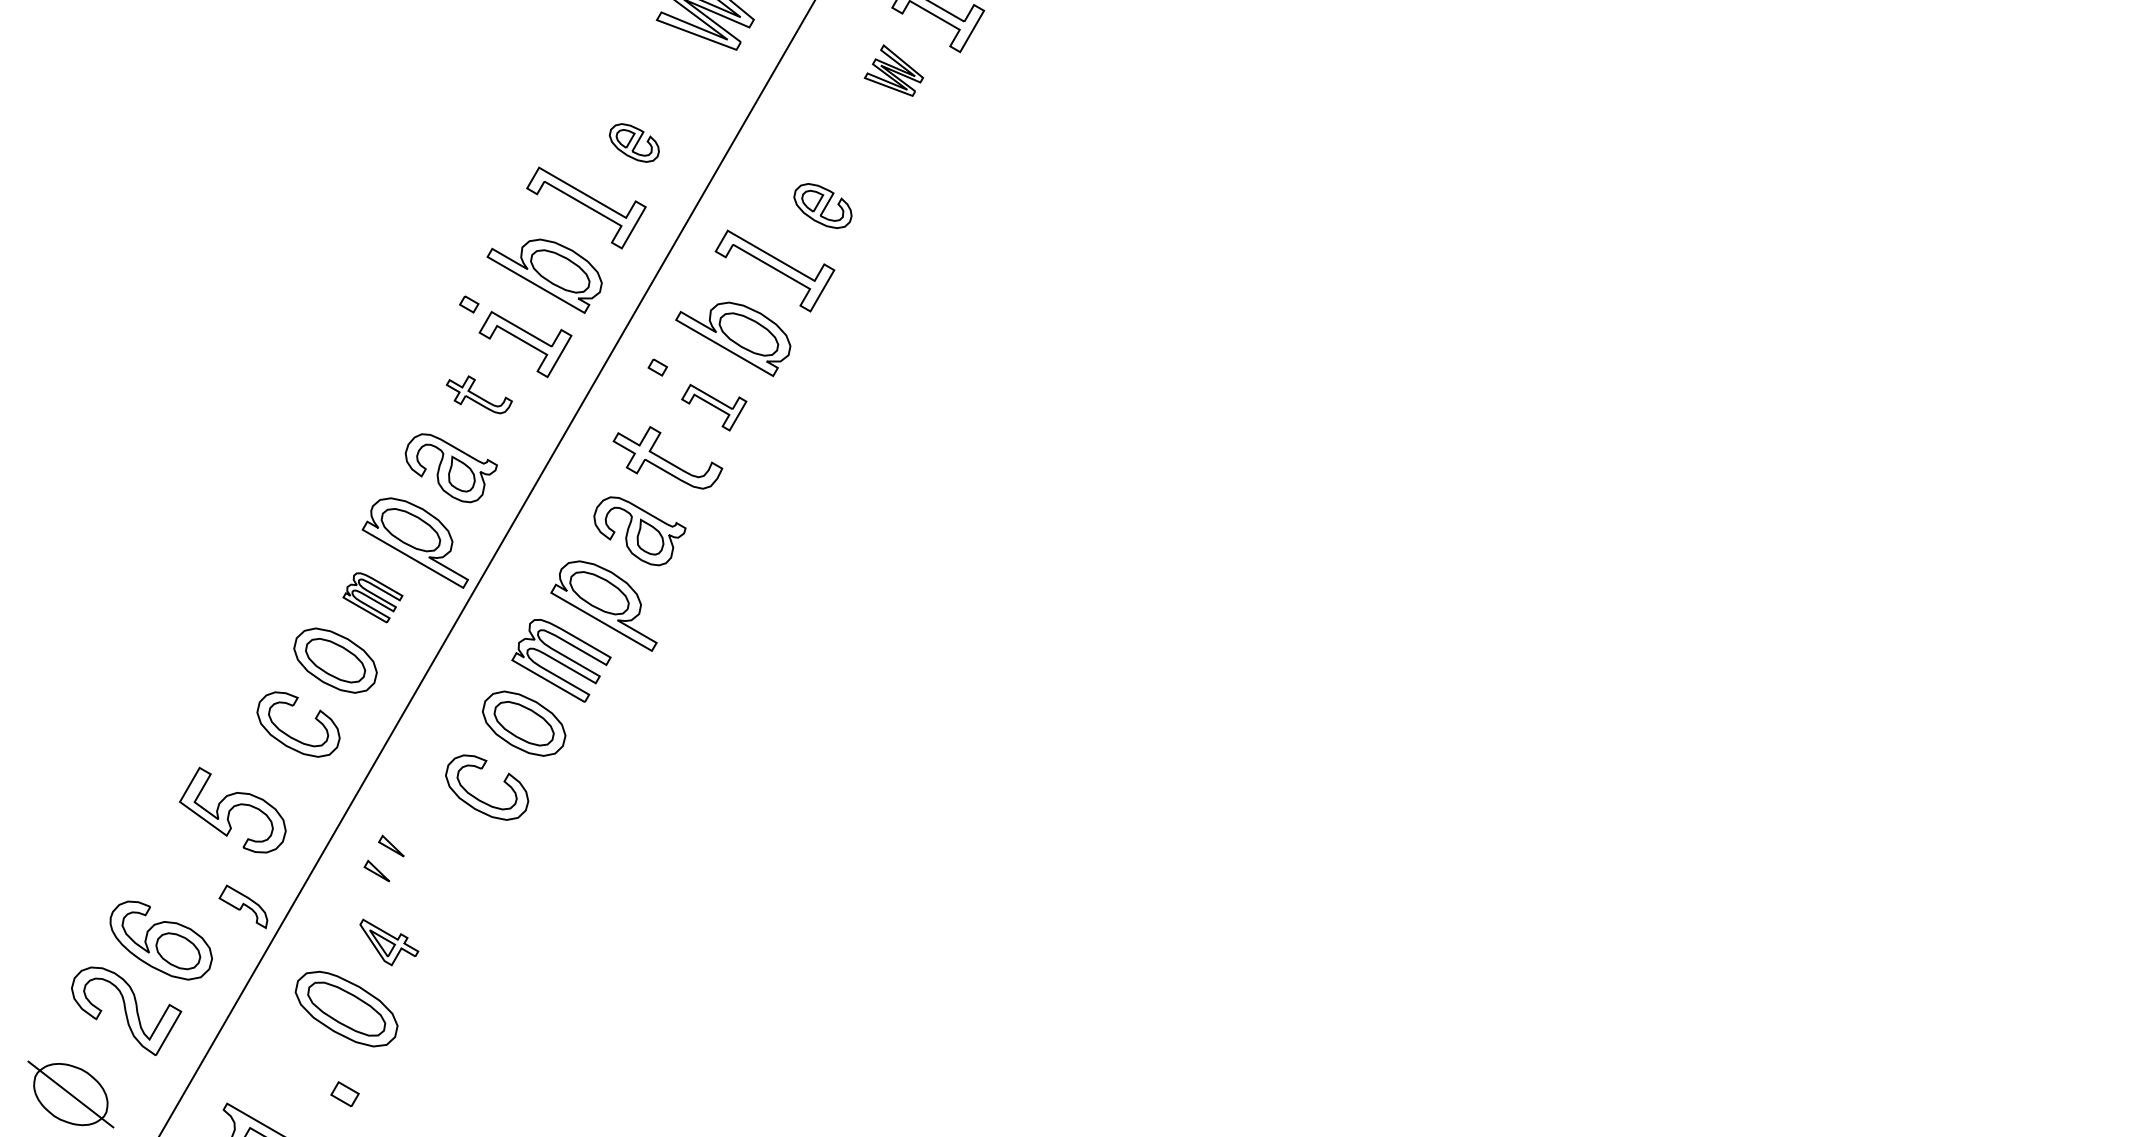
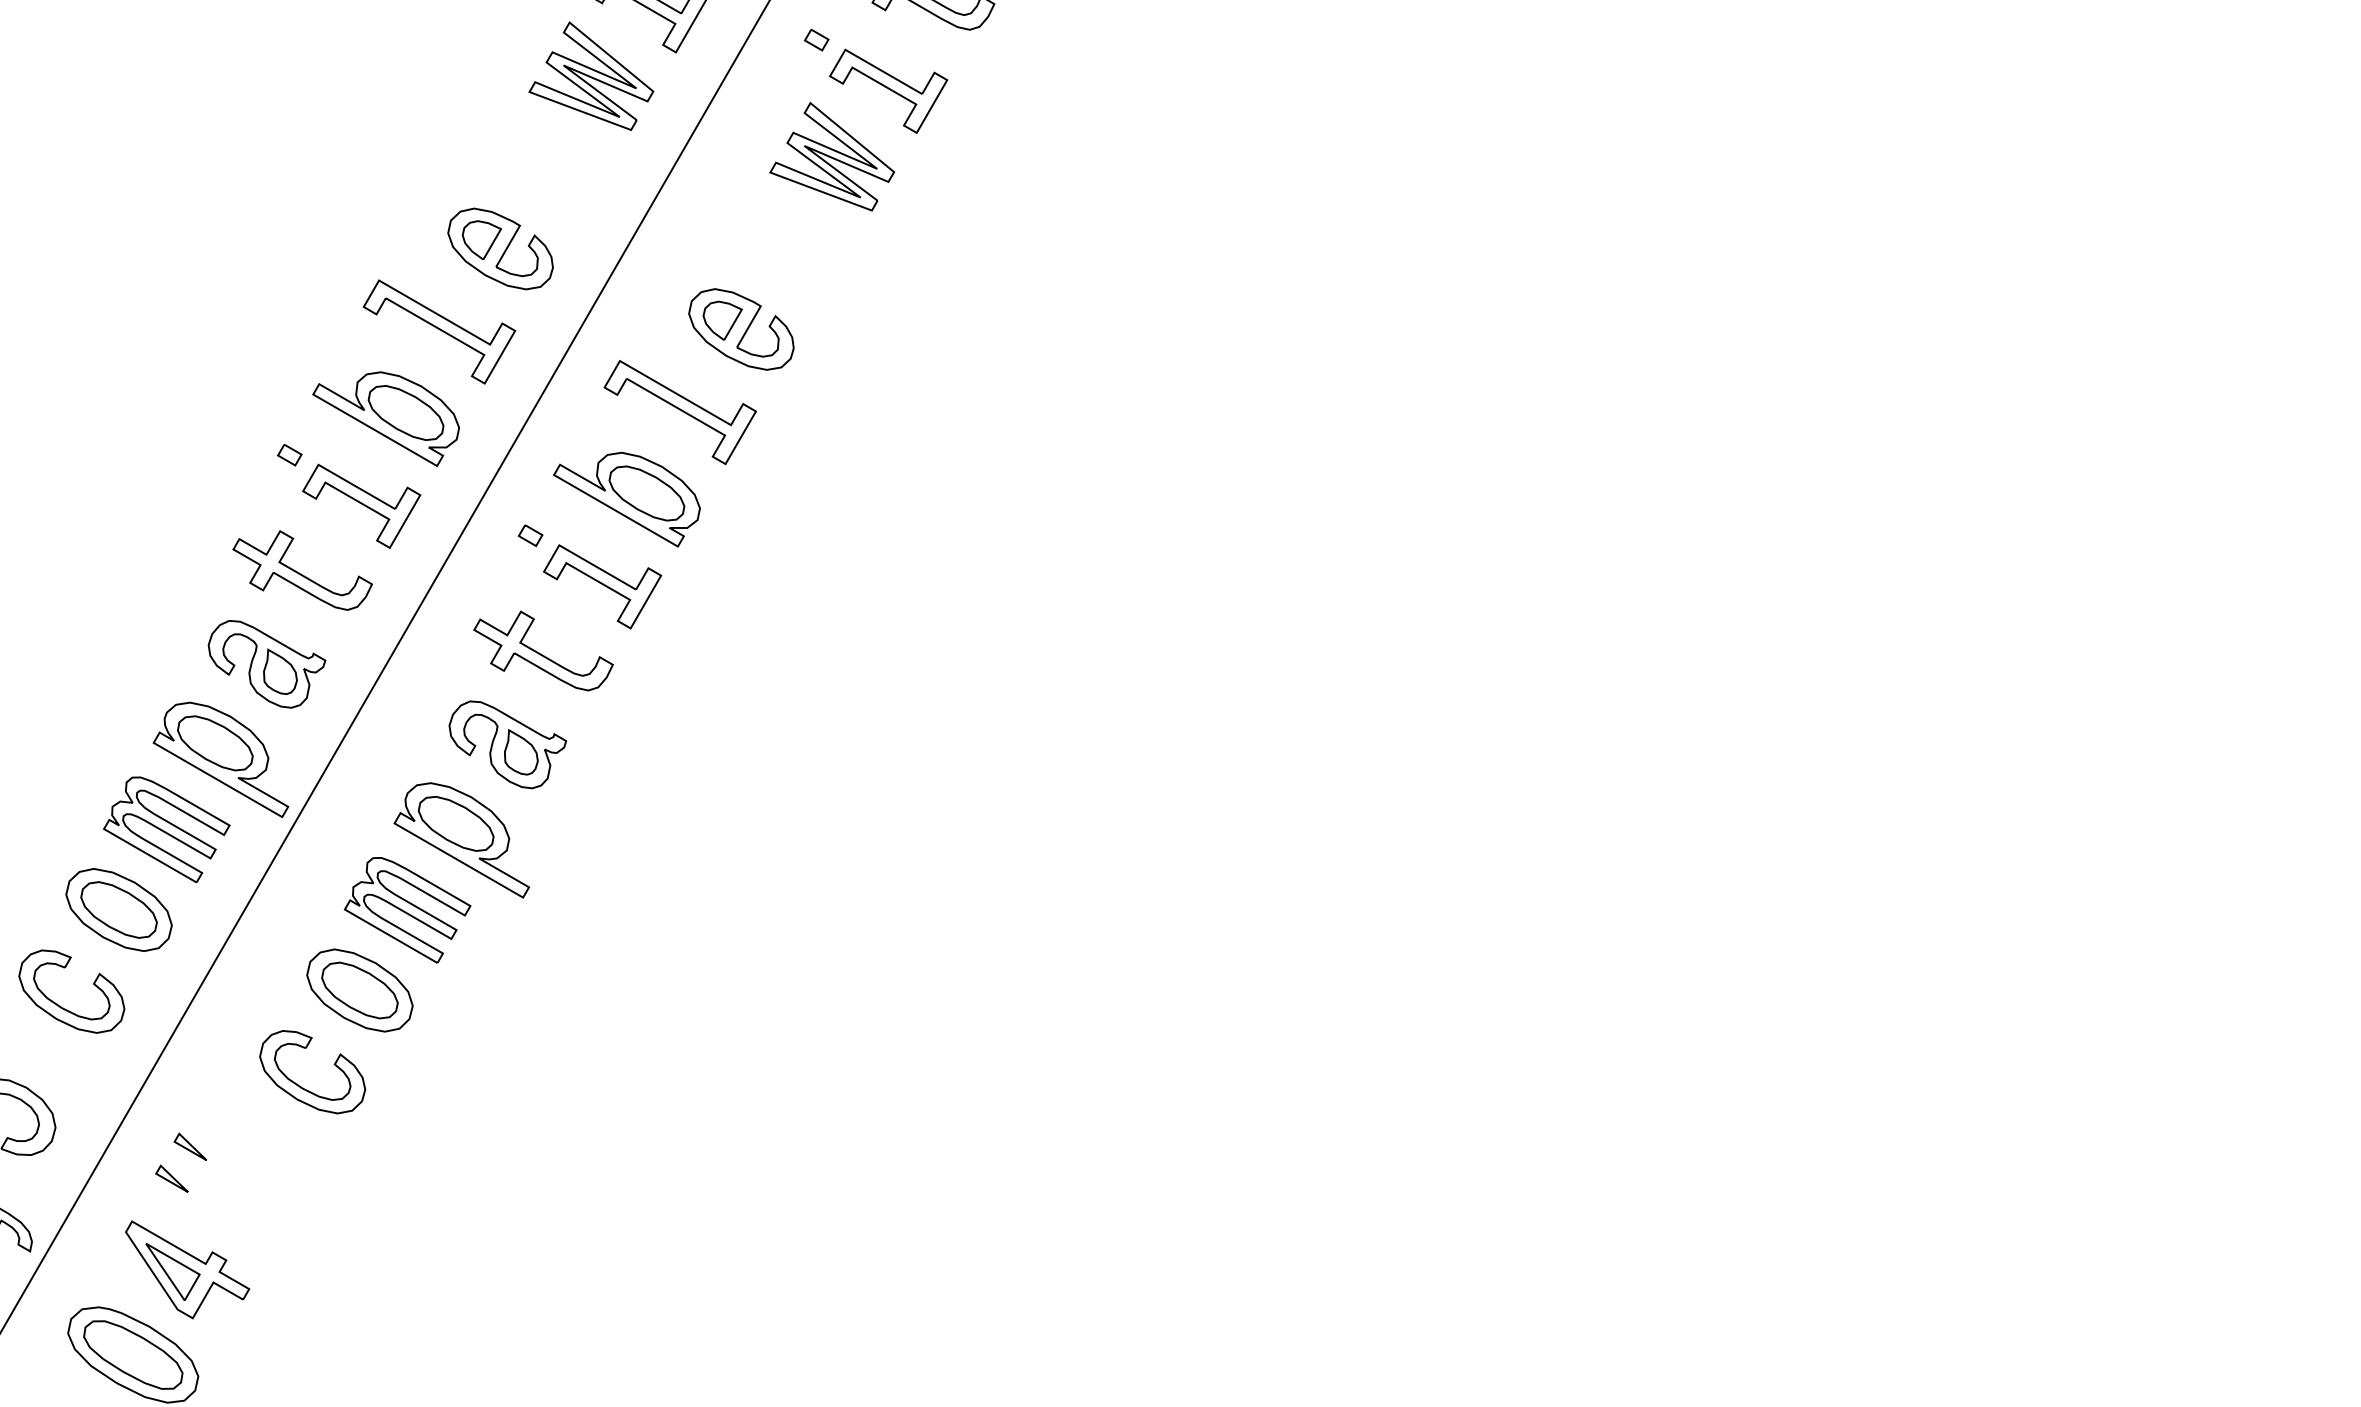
part: (893, 70) -> (831, 156), size x1.67
part: (634, 142) -> (500, 248), size x1.67
part: (822, 205) -> (740, 328), size x1.43
part: (479, 394) -> (302, 570), size x1.67
part: (714, 407) -> (603, 586), size x1.43
part: (372, 597) -> (166, 829), size x1.67
part: (389, 942) -> (187, 1269), size x1.67

